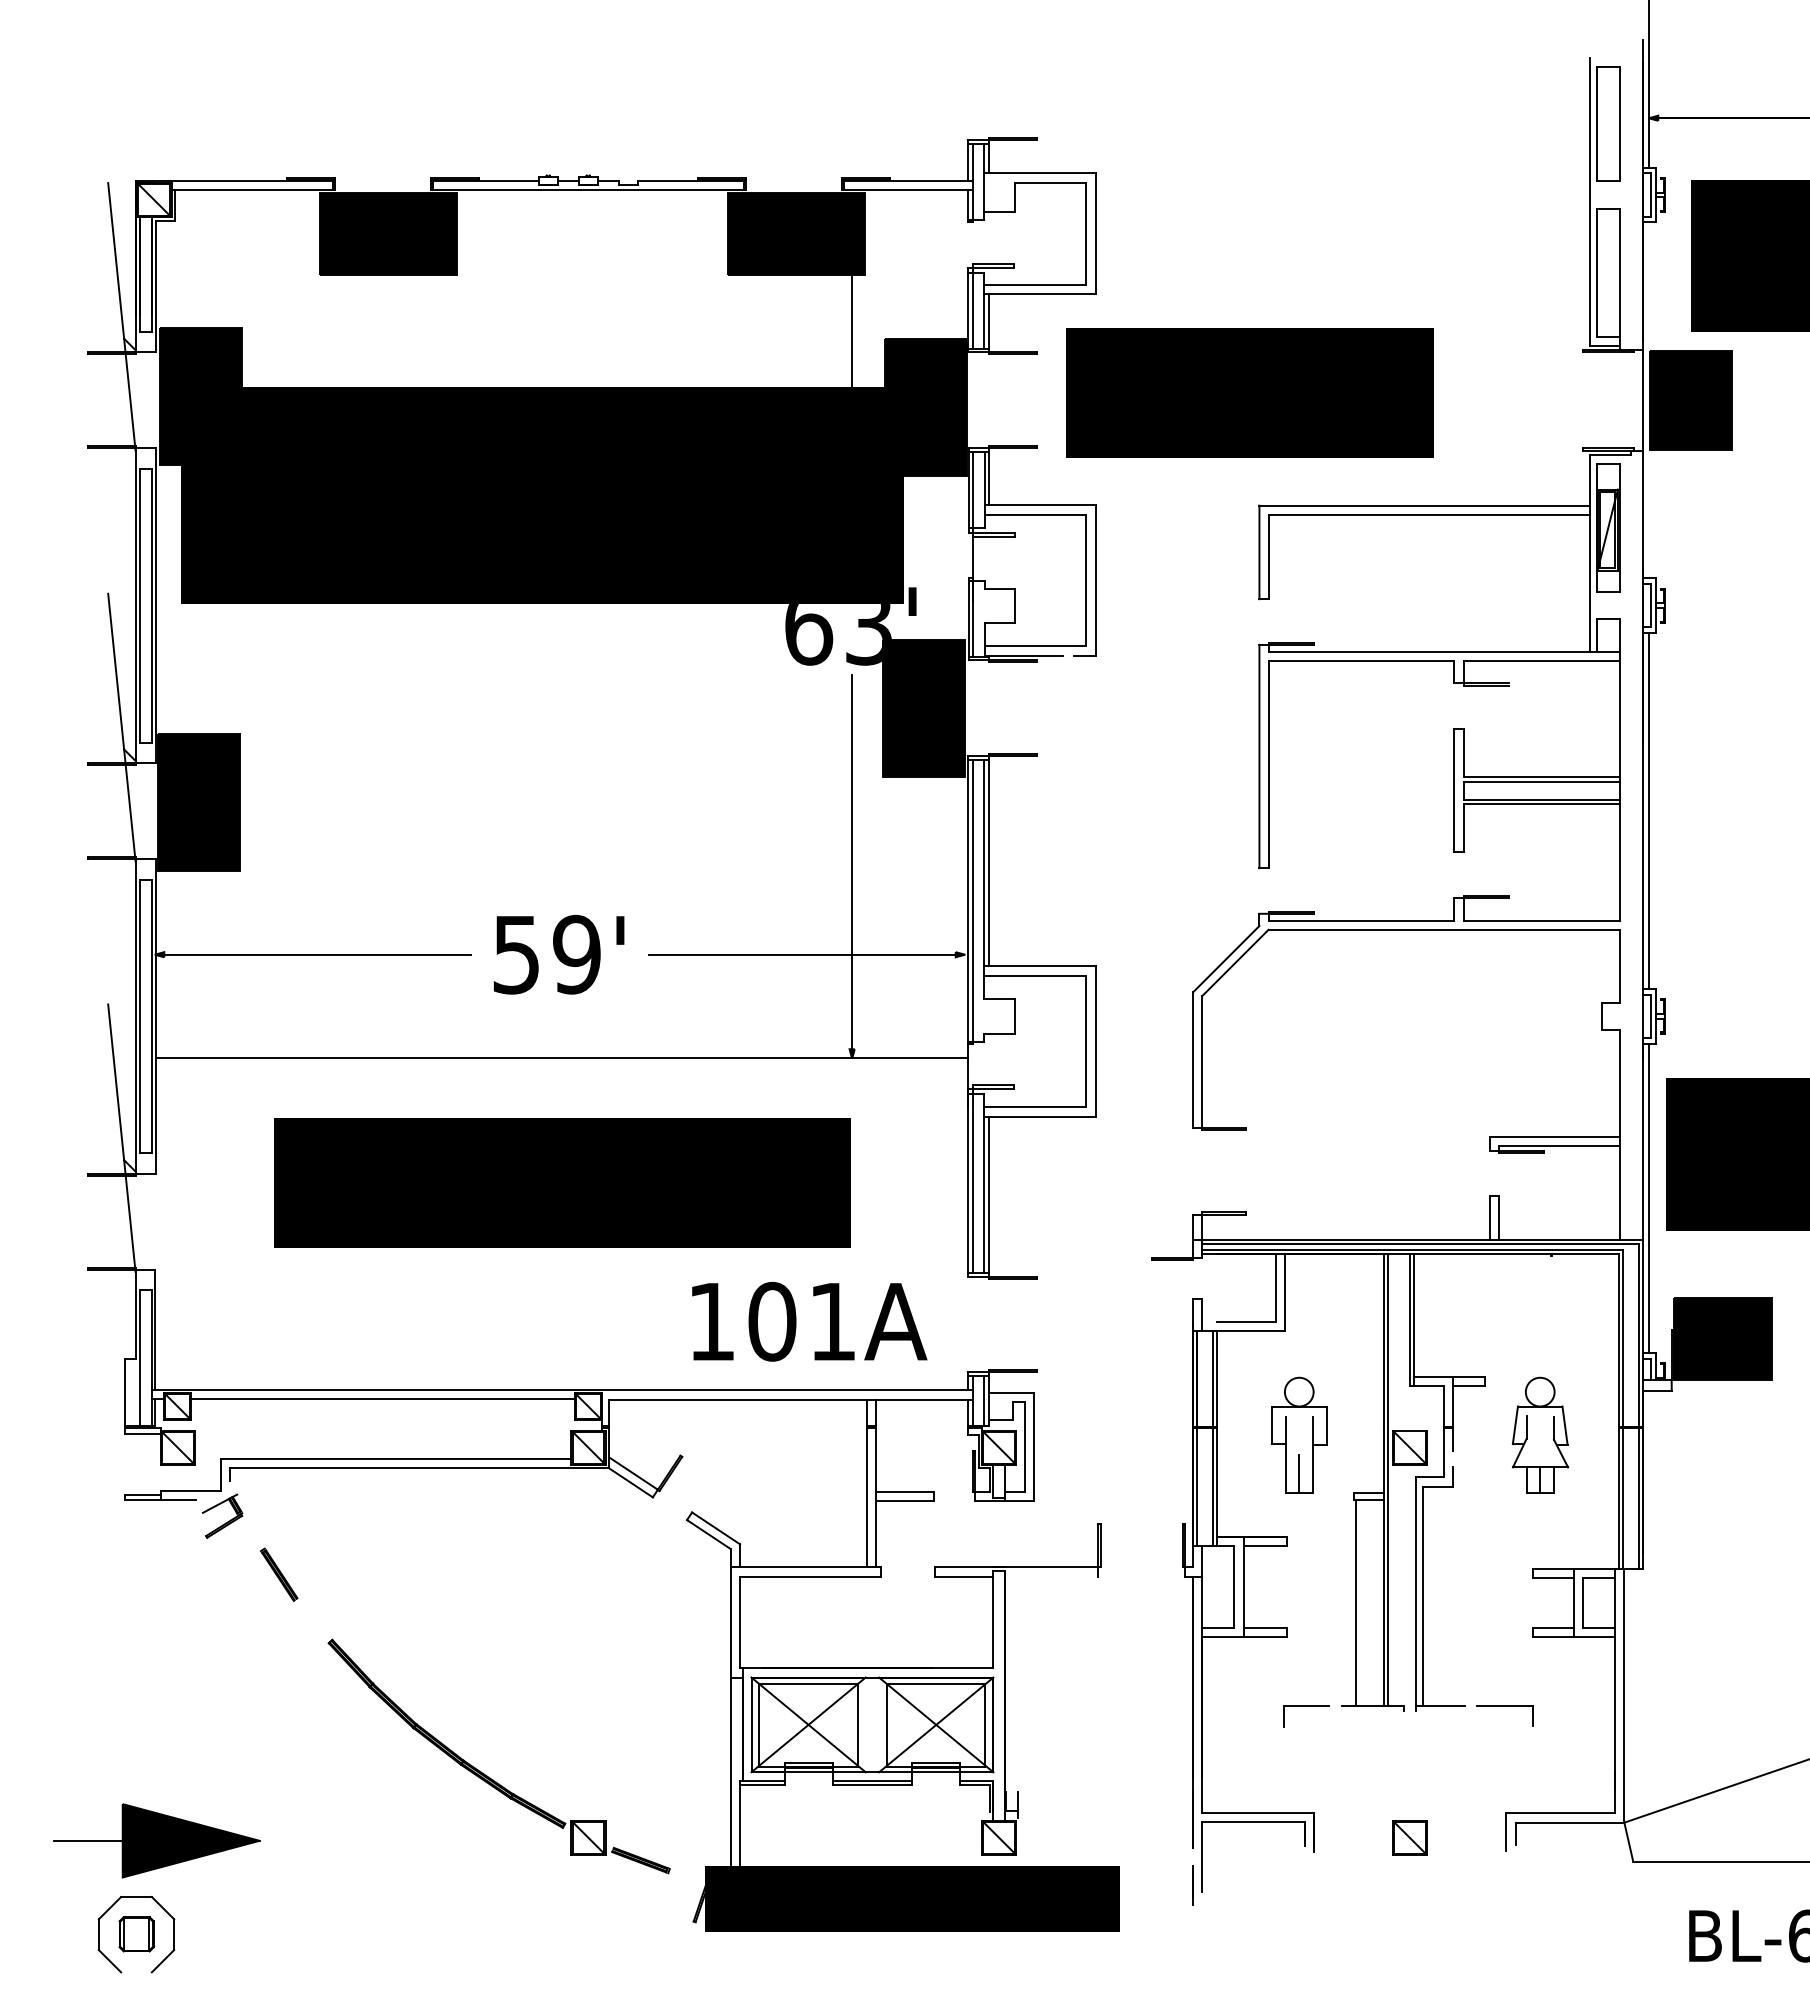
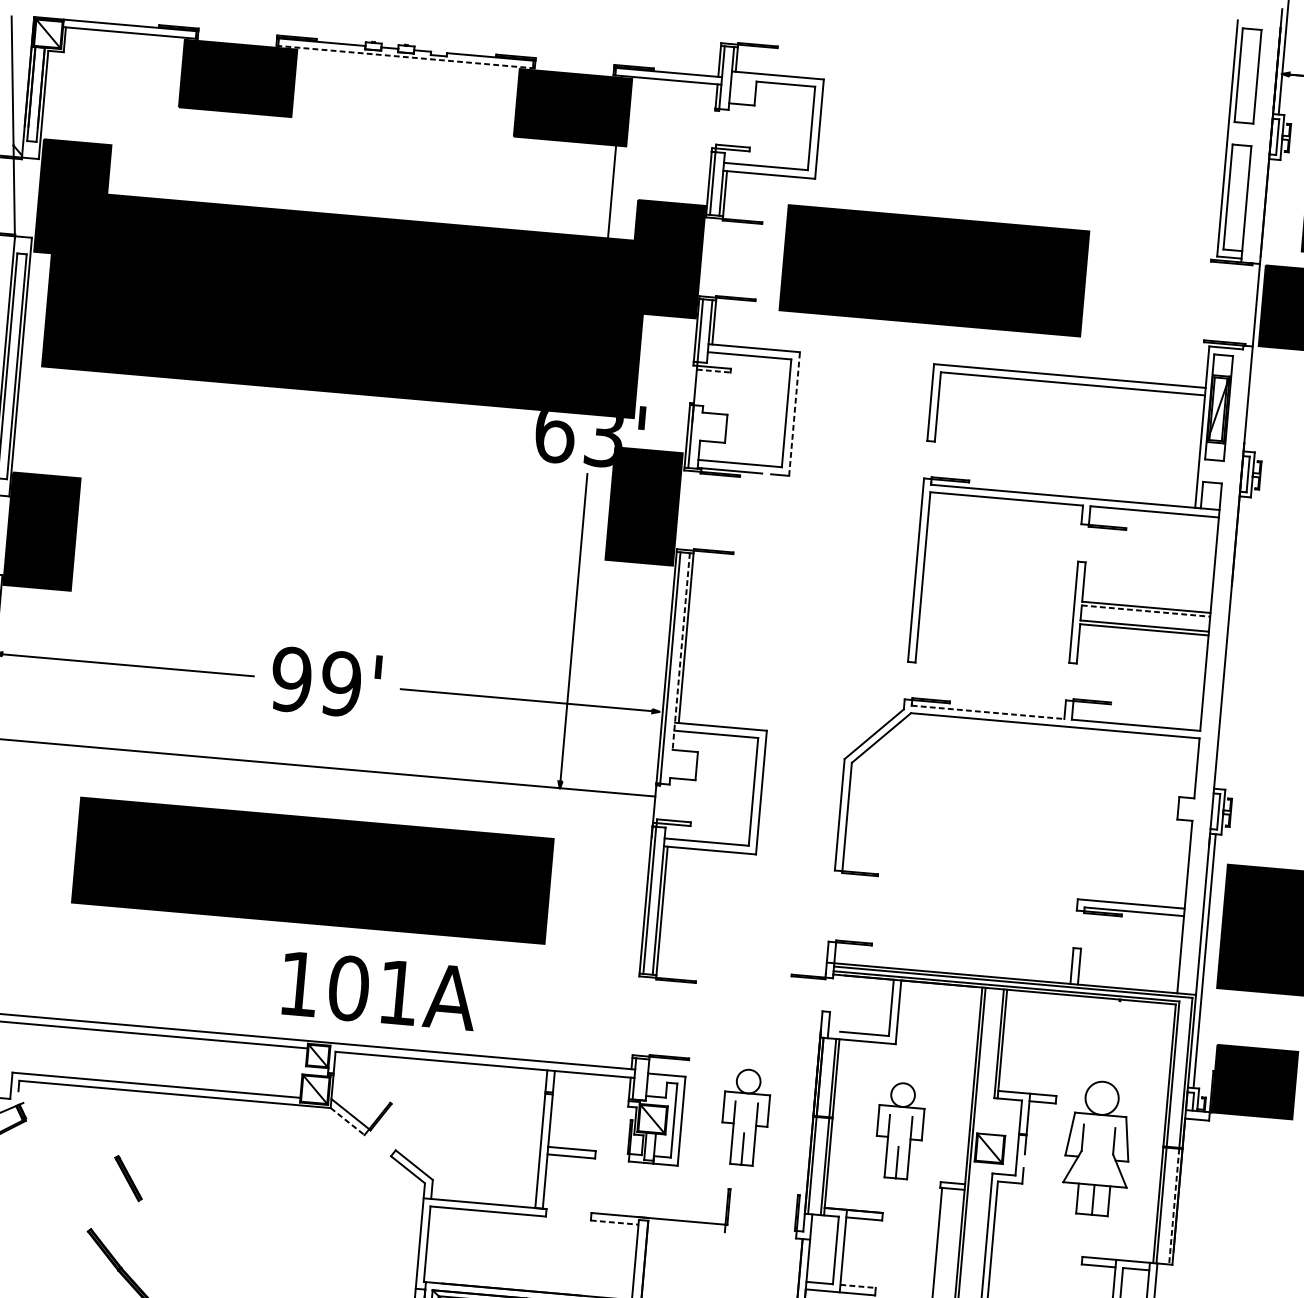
line: (588, 190) -> (405, 57), solid -> dashed
line: (994, 537) -> (714, 371), solid -> dashed
line: (1096, 580) -> (794, 413), solid -> dashed
line: (1542, 781) -> (1146, 611), solid -> dashed
line: (1649, 811) -> (1232, 643), removed
line: (984, 879) -> (681, 651), solid -> dashed
line: (1361, 920) -> (988, 712), solid -> dashed
text: (516, 954) -> (291, 679), 59' -> 99'
text: (809, 1321) -> (379, 990), moved
line: (984, 1400) -> (643, 1079), removed
part: (1111, 1434) -> (745, 1116), added
part: (1540, 1434) -> (1098, 1147), size x1.4
line: (631, 1483) -> (348, 1122), solid -> dashed
line: (1638, 1498) -> (1174, 1206), solid -> dashed
part: (279, 1574) -> (128, 1178), moved
line: (964, 1576) -> (614, 1222), solid -> dashed
line: (1265, 1627) -> (858, 1286), solid -> dashed

